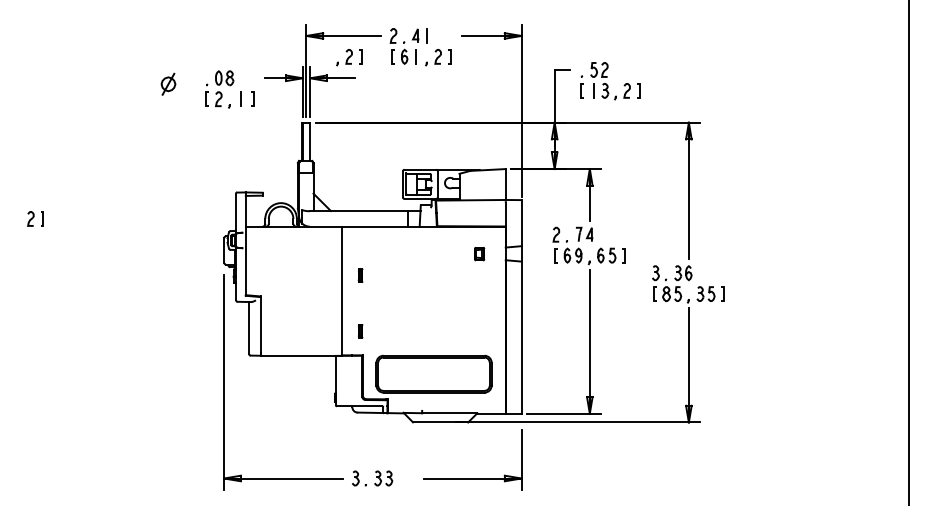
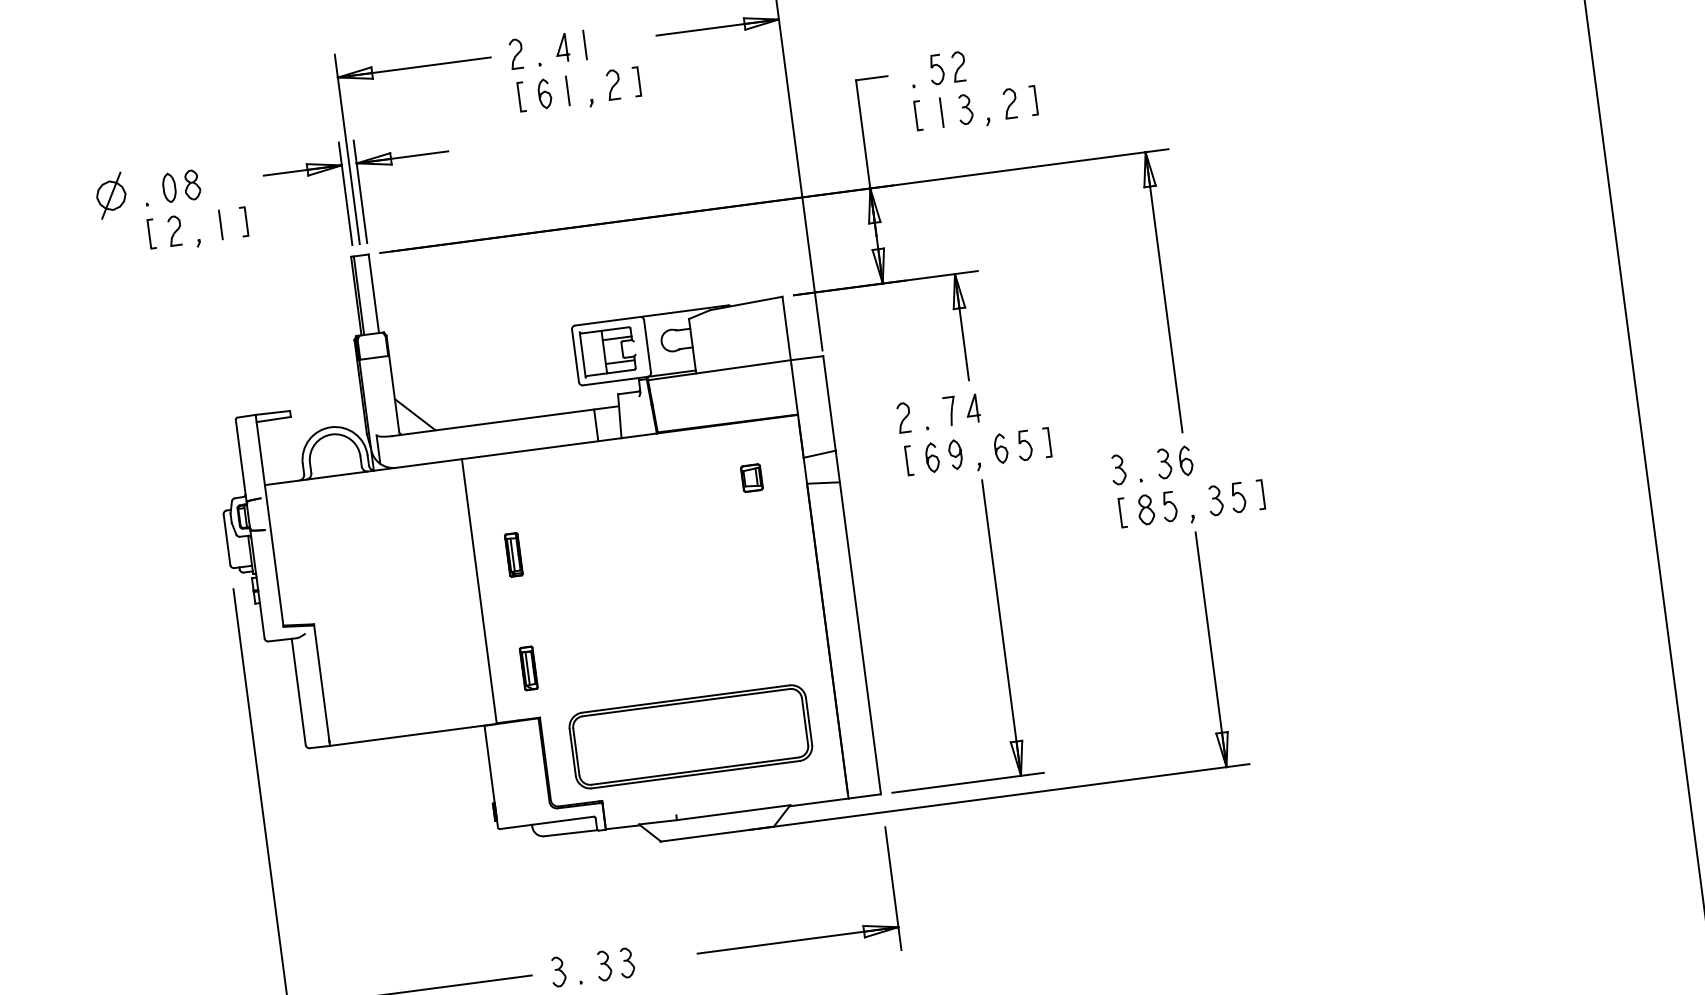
part: (349, 57) -> (431, 110), removed
part: (168, 83) -> (111, 194), moved
part: (360, 275) -> (513, 554), size x1.67
part: (360, 331) -> (528, 669), size x1.67

